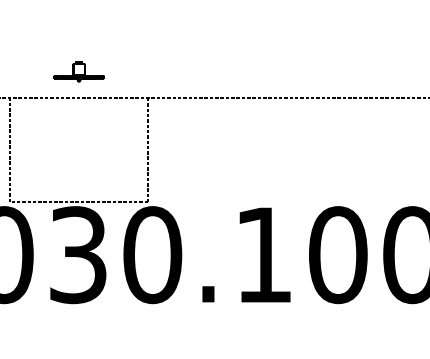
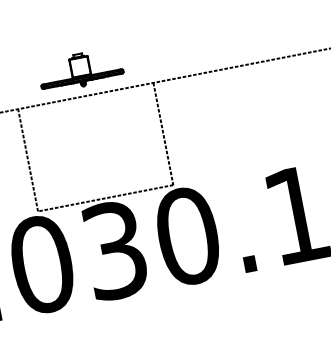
part: (78, 71) -> (80, 70), size x1.67

